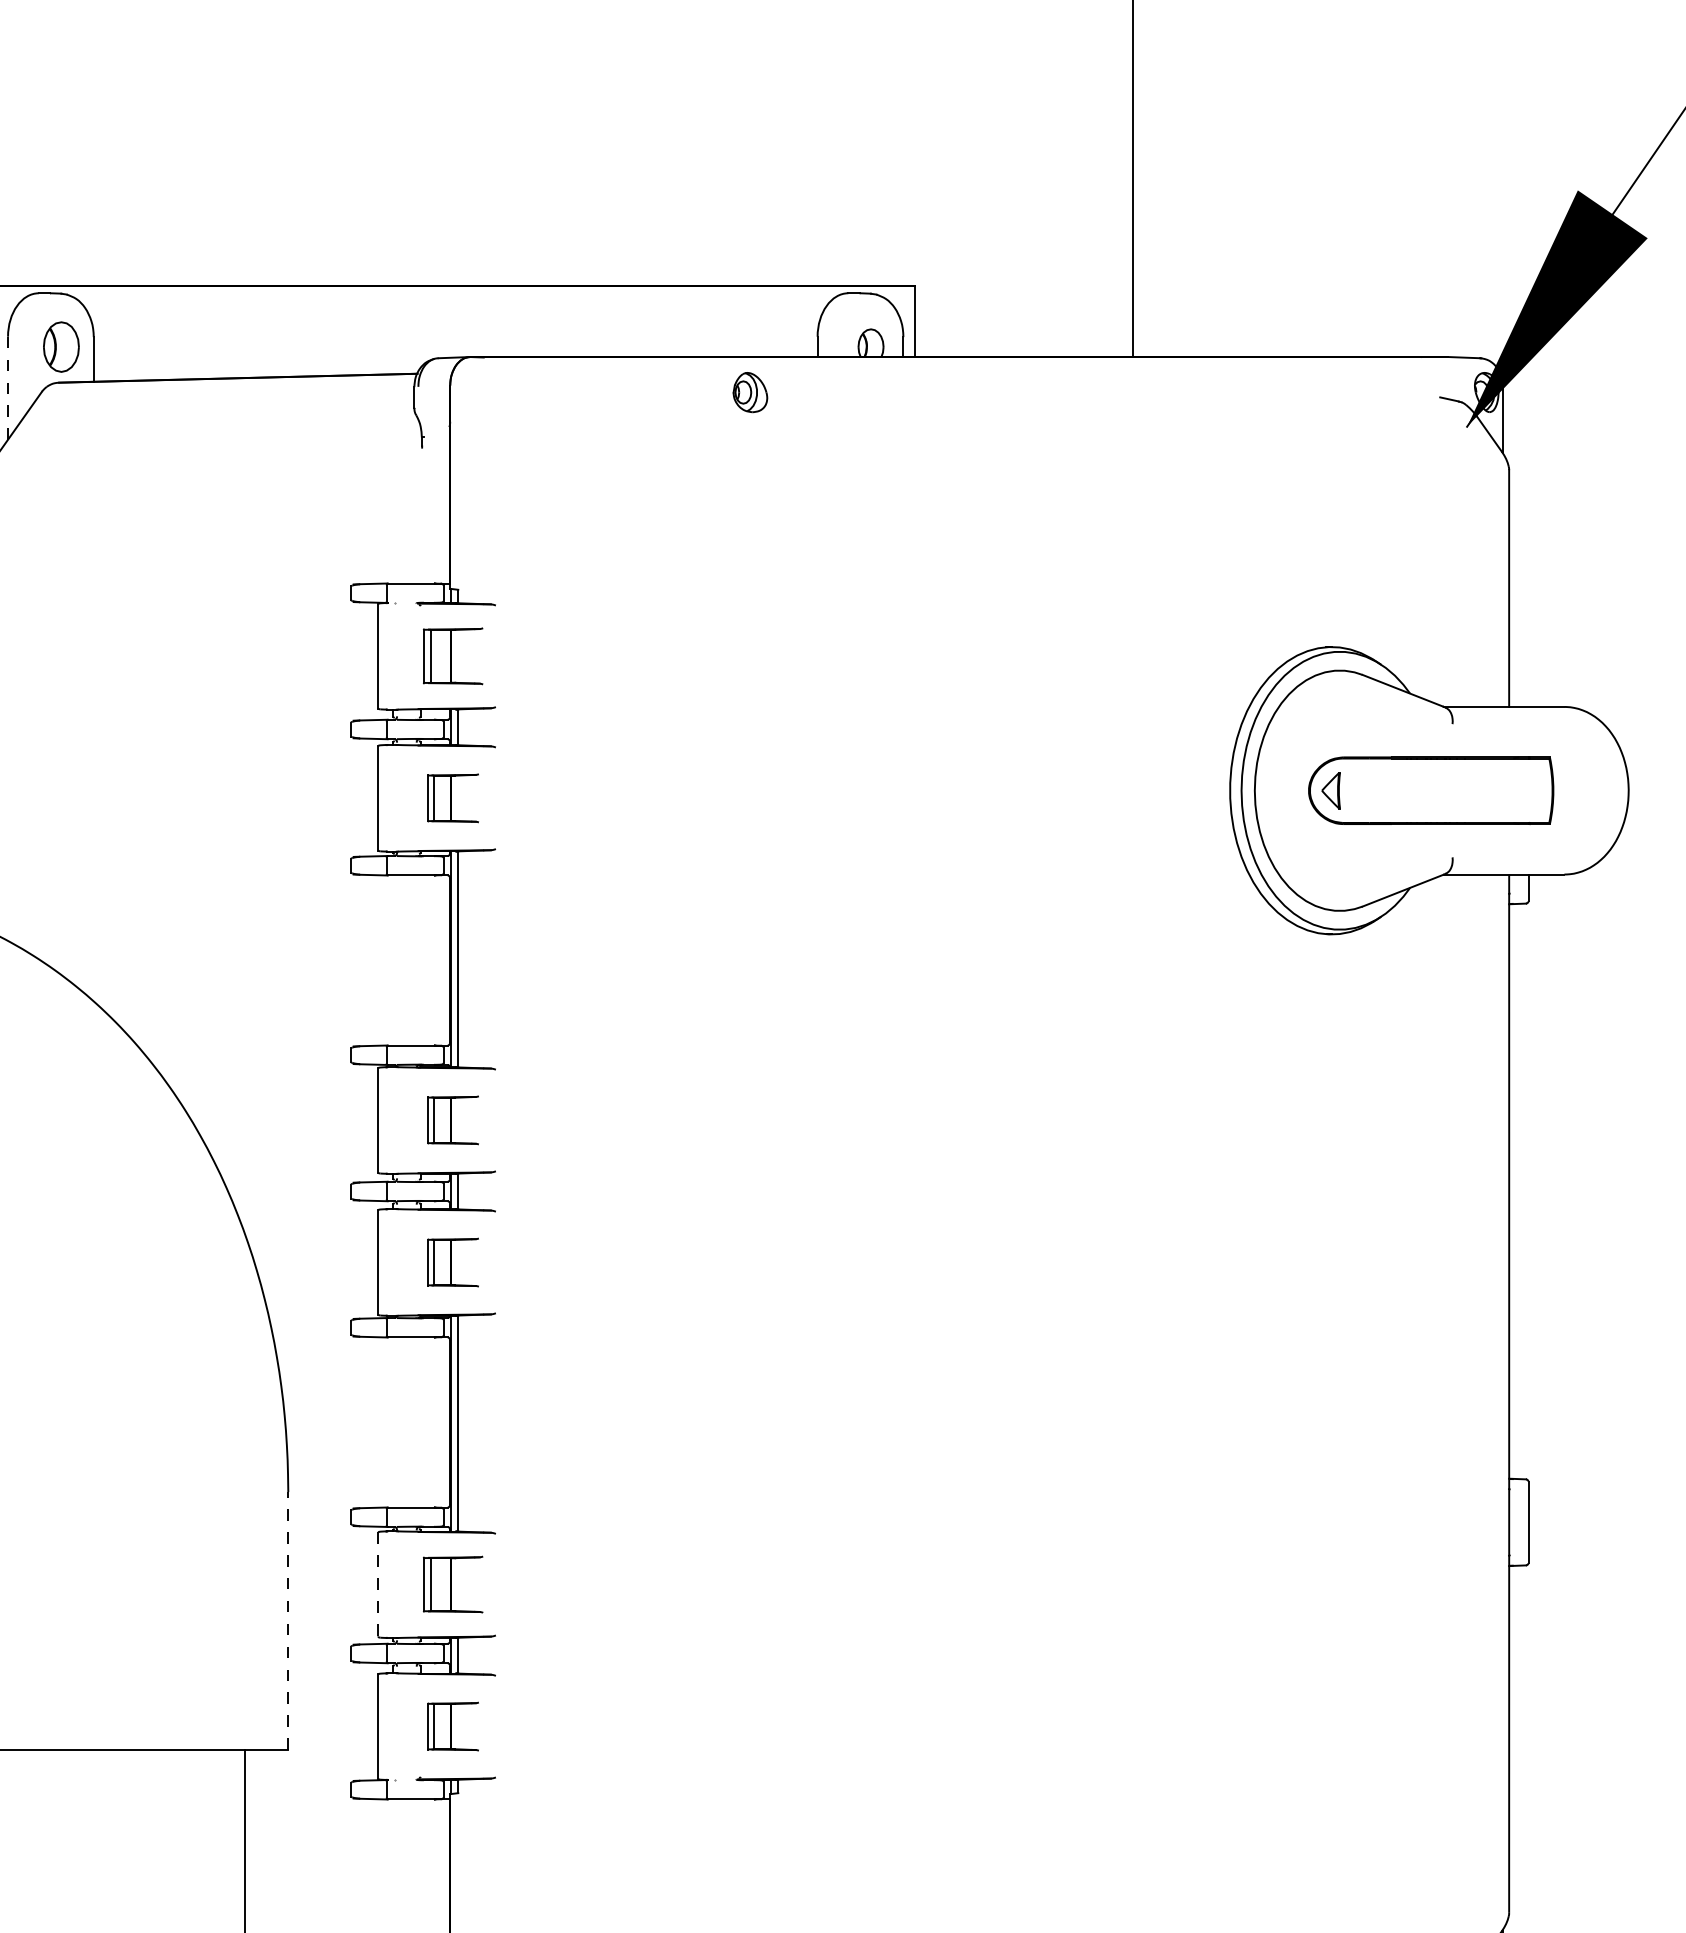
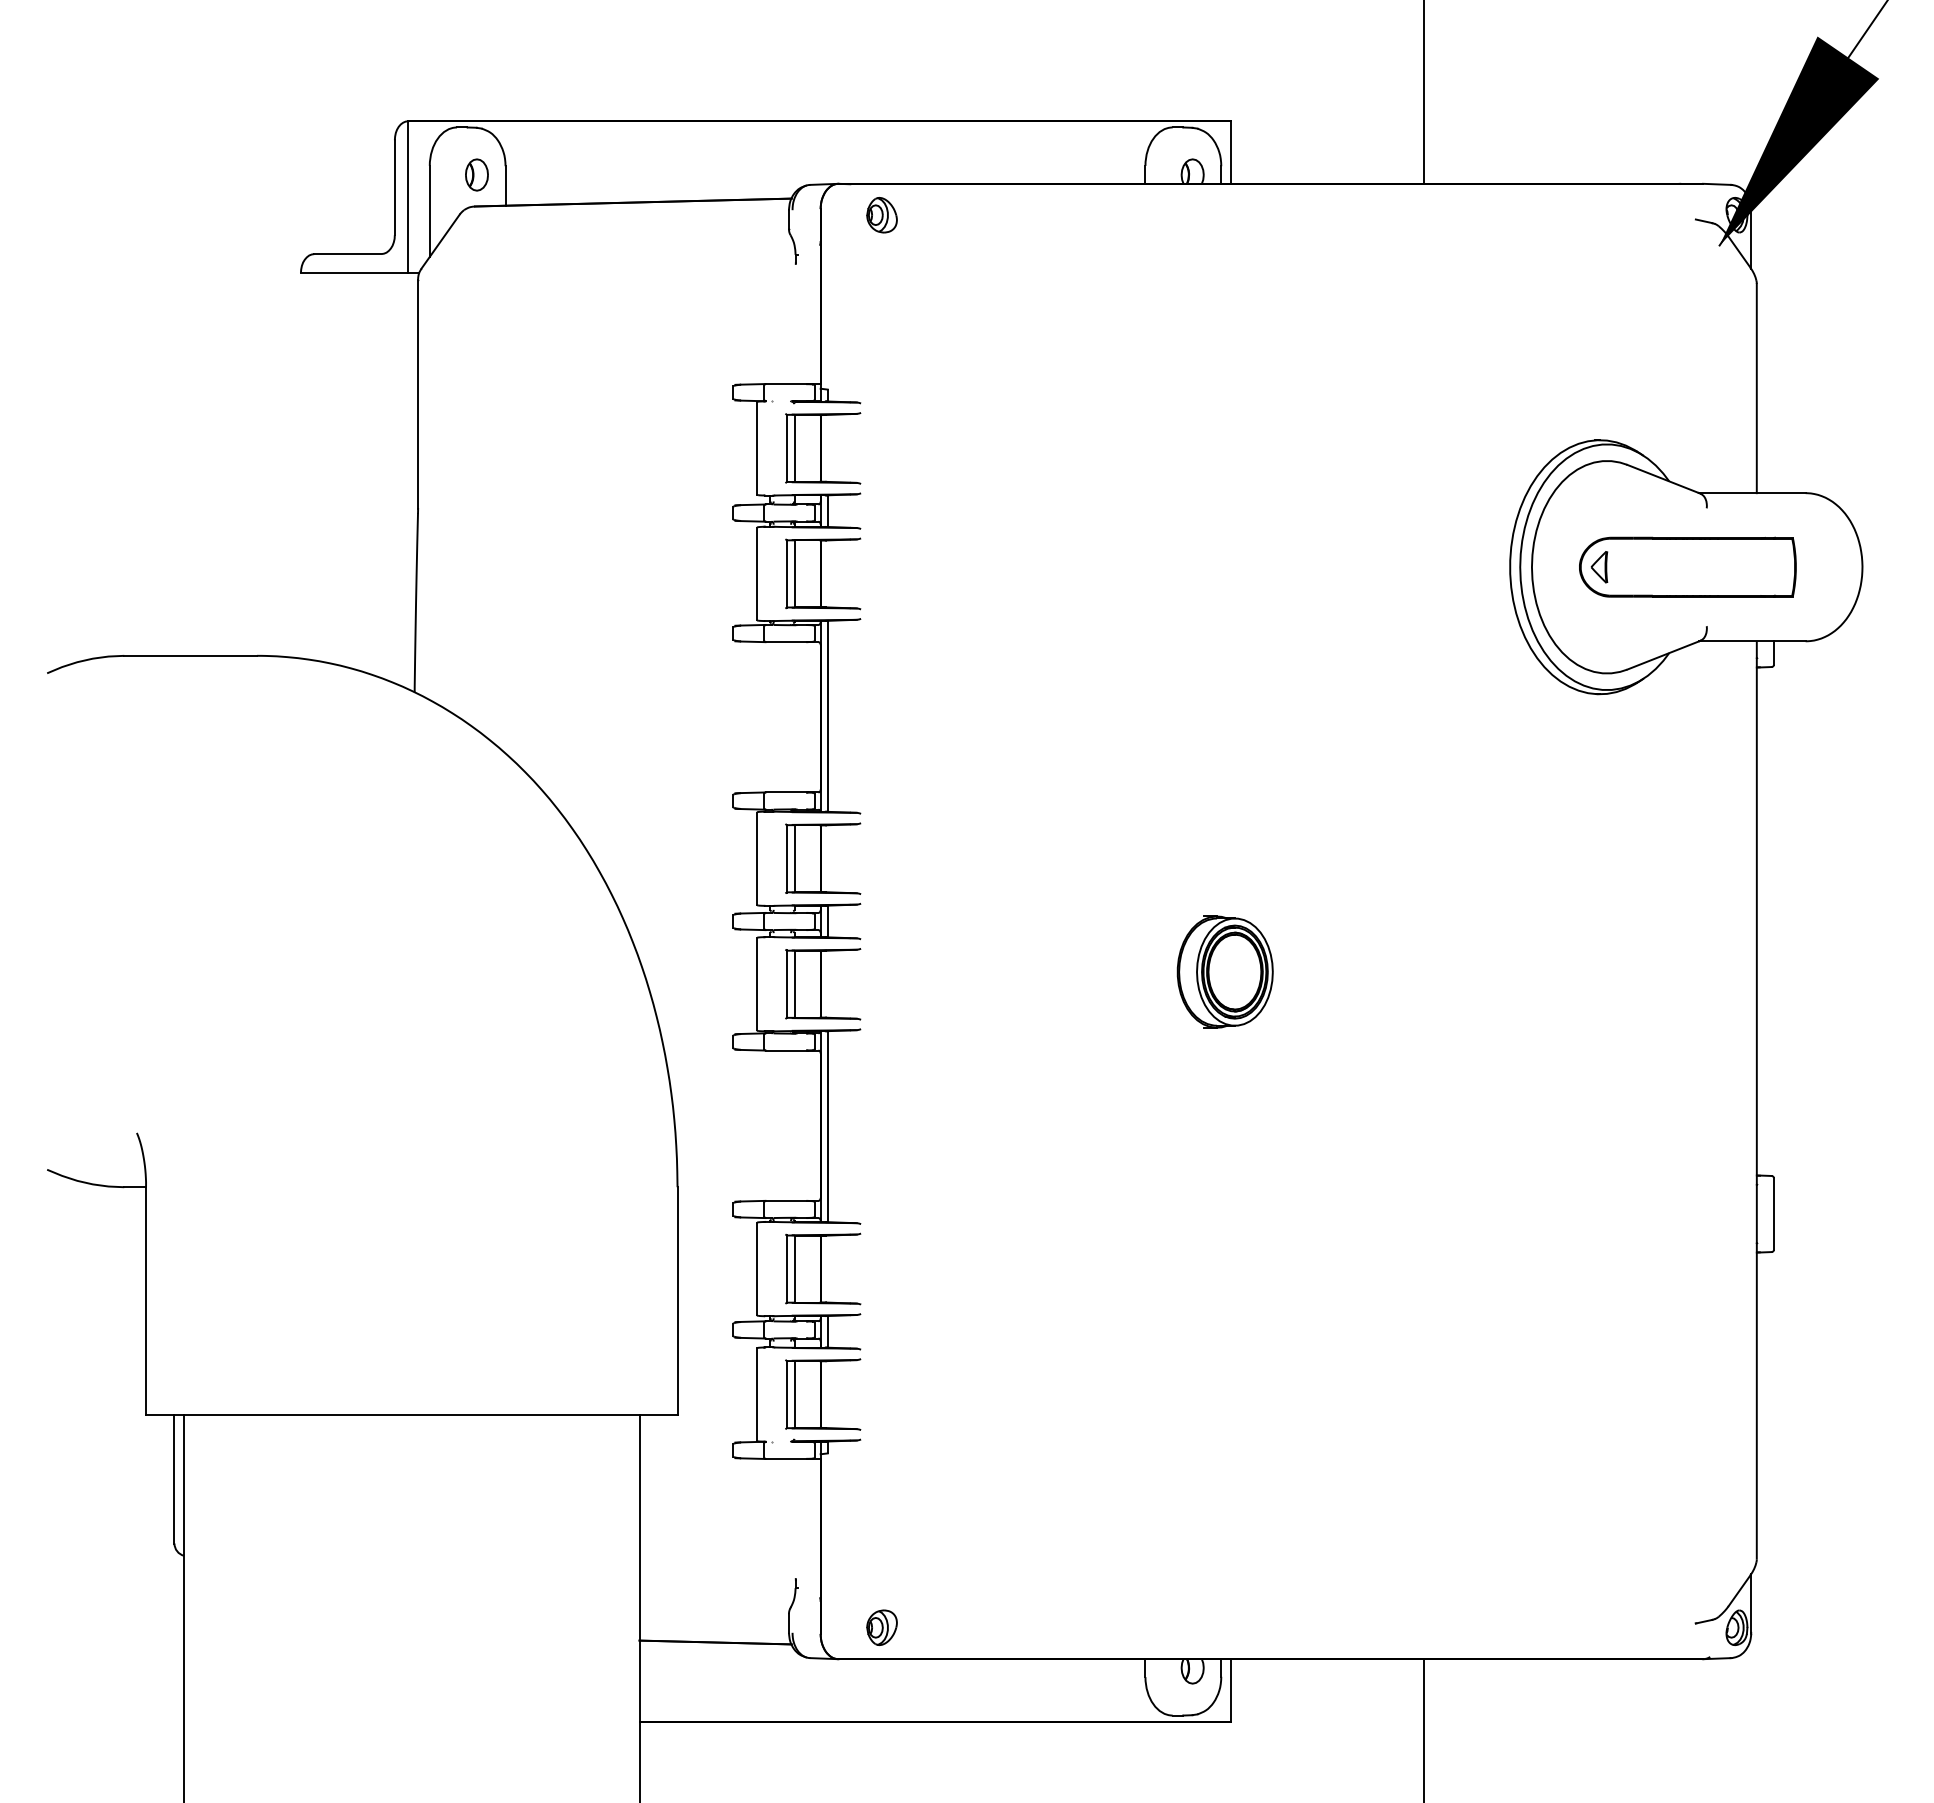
part: (60, 346) -> (476, 174), size x0.71
line: (7, 388) -> (429, 211), dashed -> solid
part: (749, 392) -> (881, 215), moved
part: (453, 656) -> (823, 448), size x1.43
part: (453, 797) -> (823, 573), size x1.67
part: (453, 1120) -> (823, 858), size x1.67
part: (907, 1248) -> (1224, 971), added
part: (453, 1262) -> (823, 984), size x1.67
part: (453, 1584) -> (823, 1268), size x1.43
line: (378, 1585) -> (757, 1269), dashed -> solid
line: (288, 1621) -> (677, 1301), dashed -> solid
part: (453, 1726) -> (823, 1394), size x1.67

